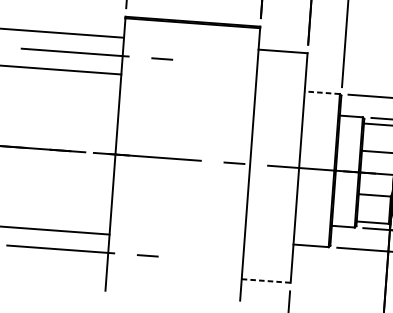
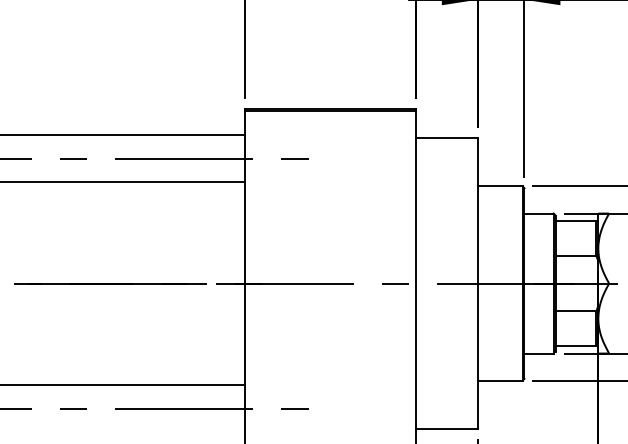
line: (321, 92) -> (499, 186), dashed -> solid
line: (266, 281) -> (447, 429), dashed -> solid

